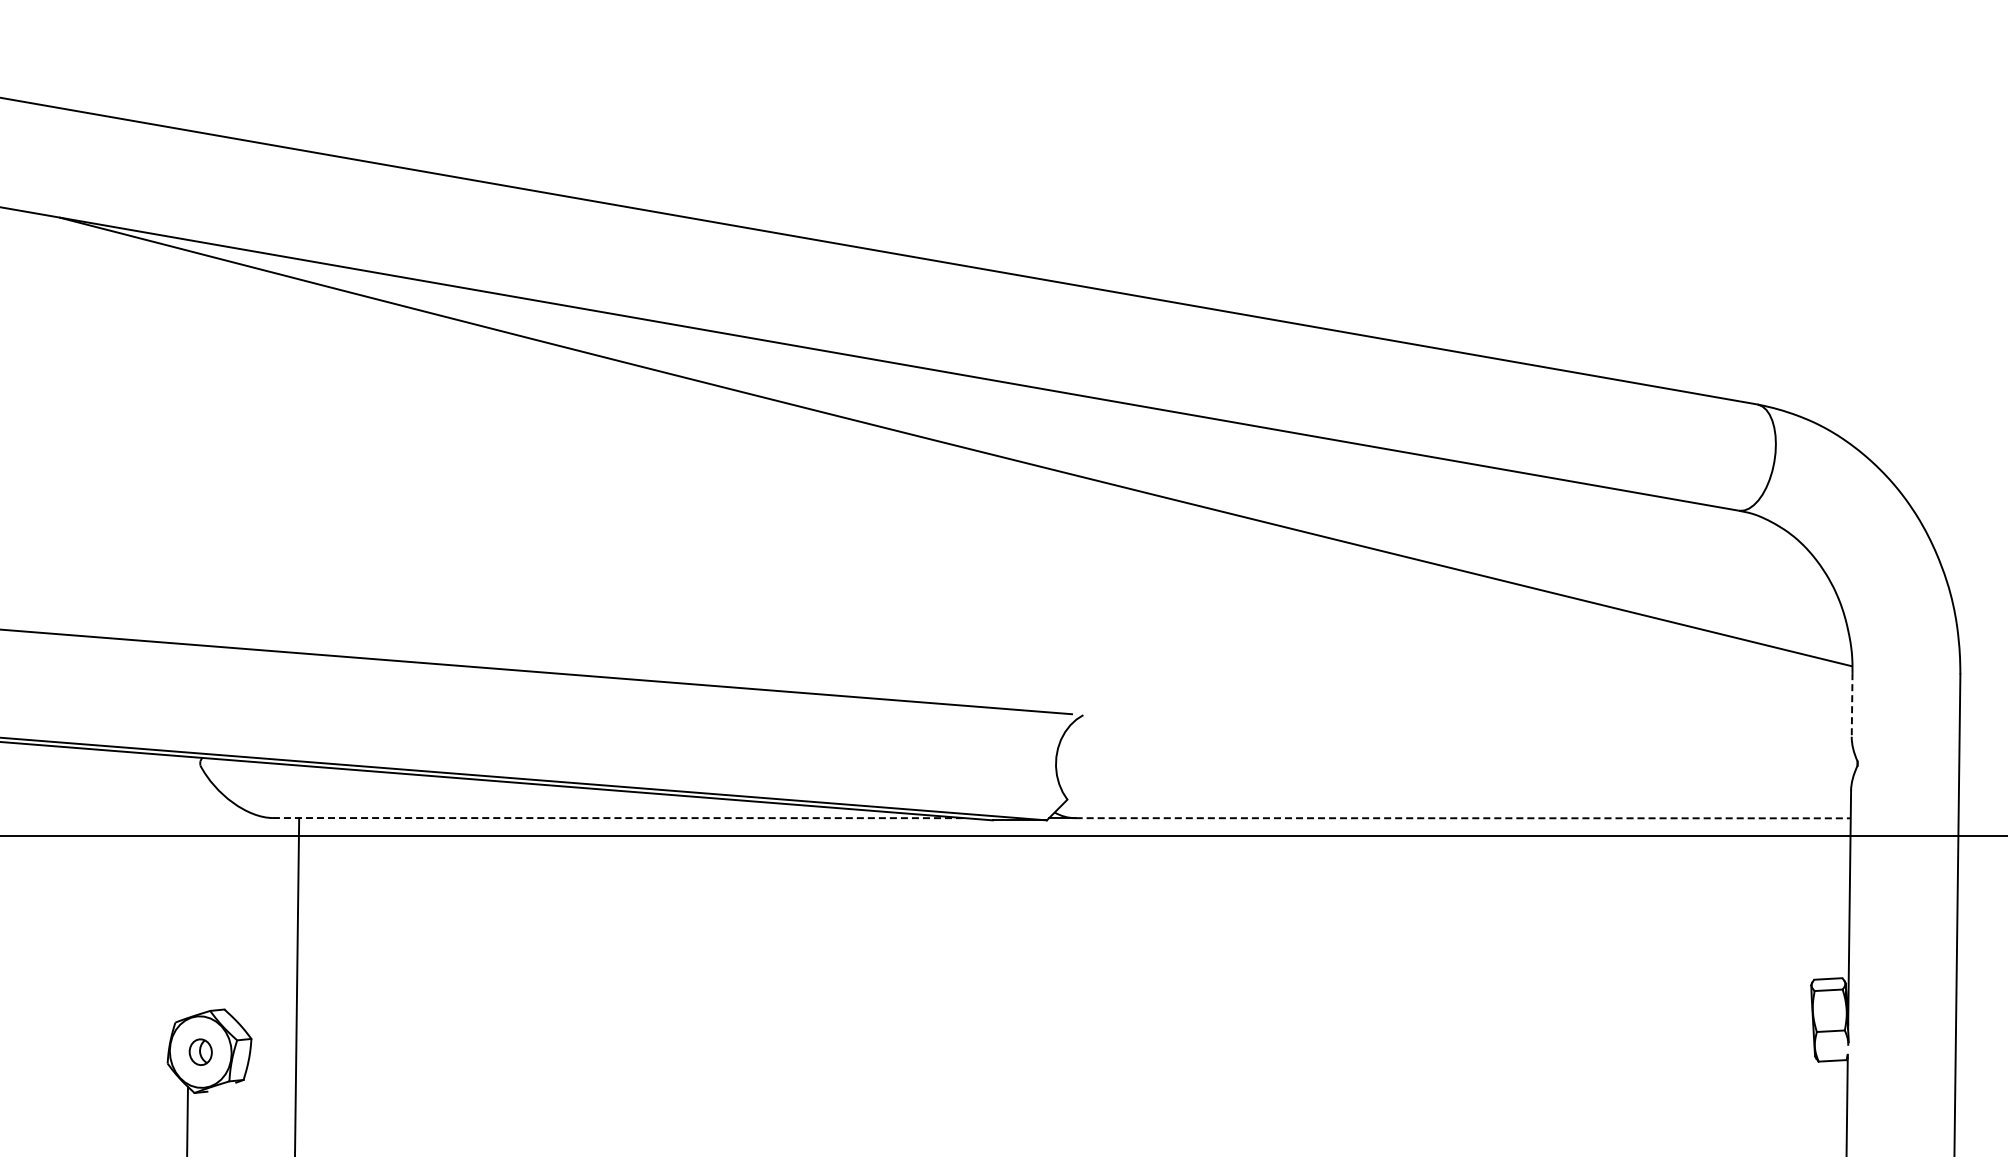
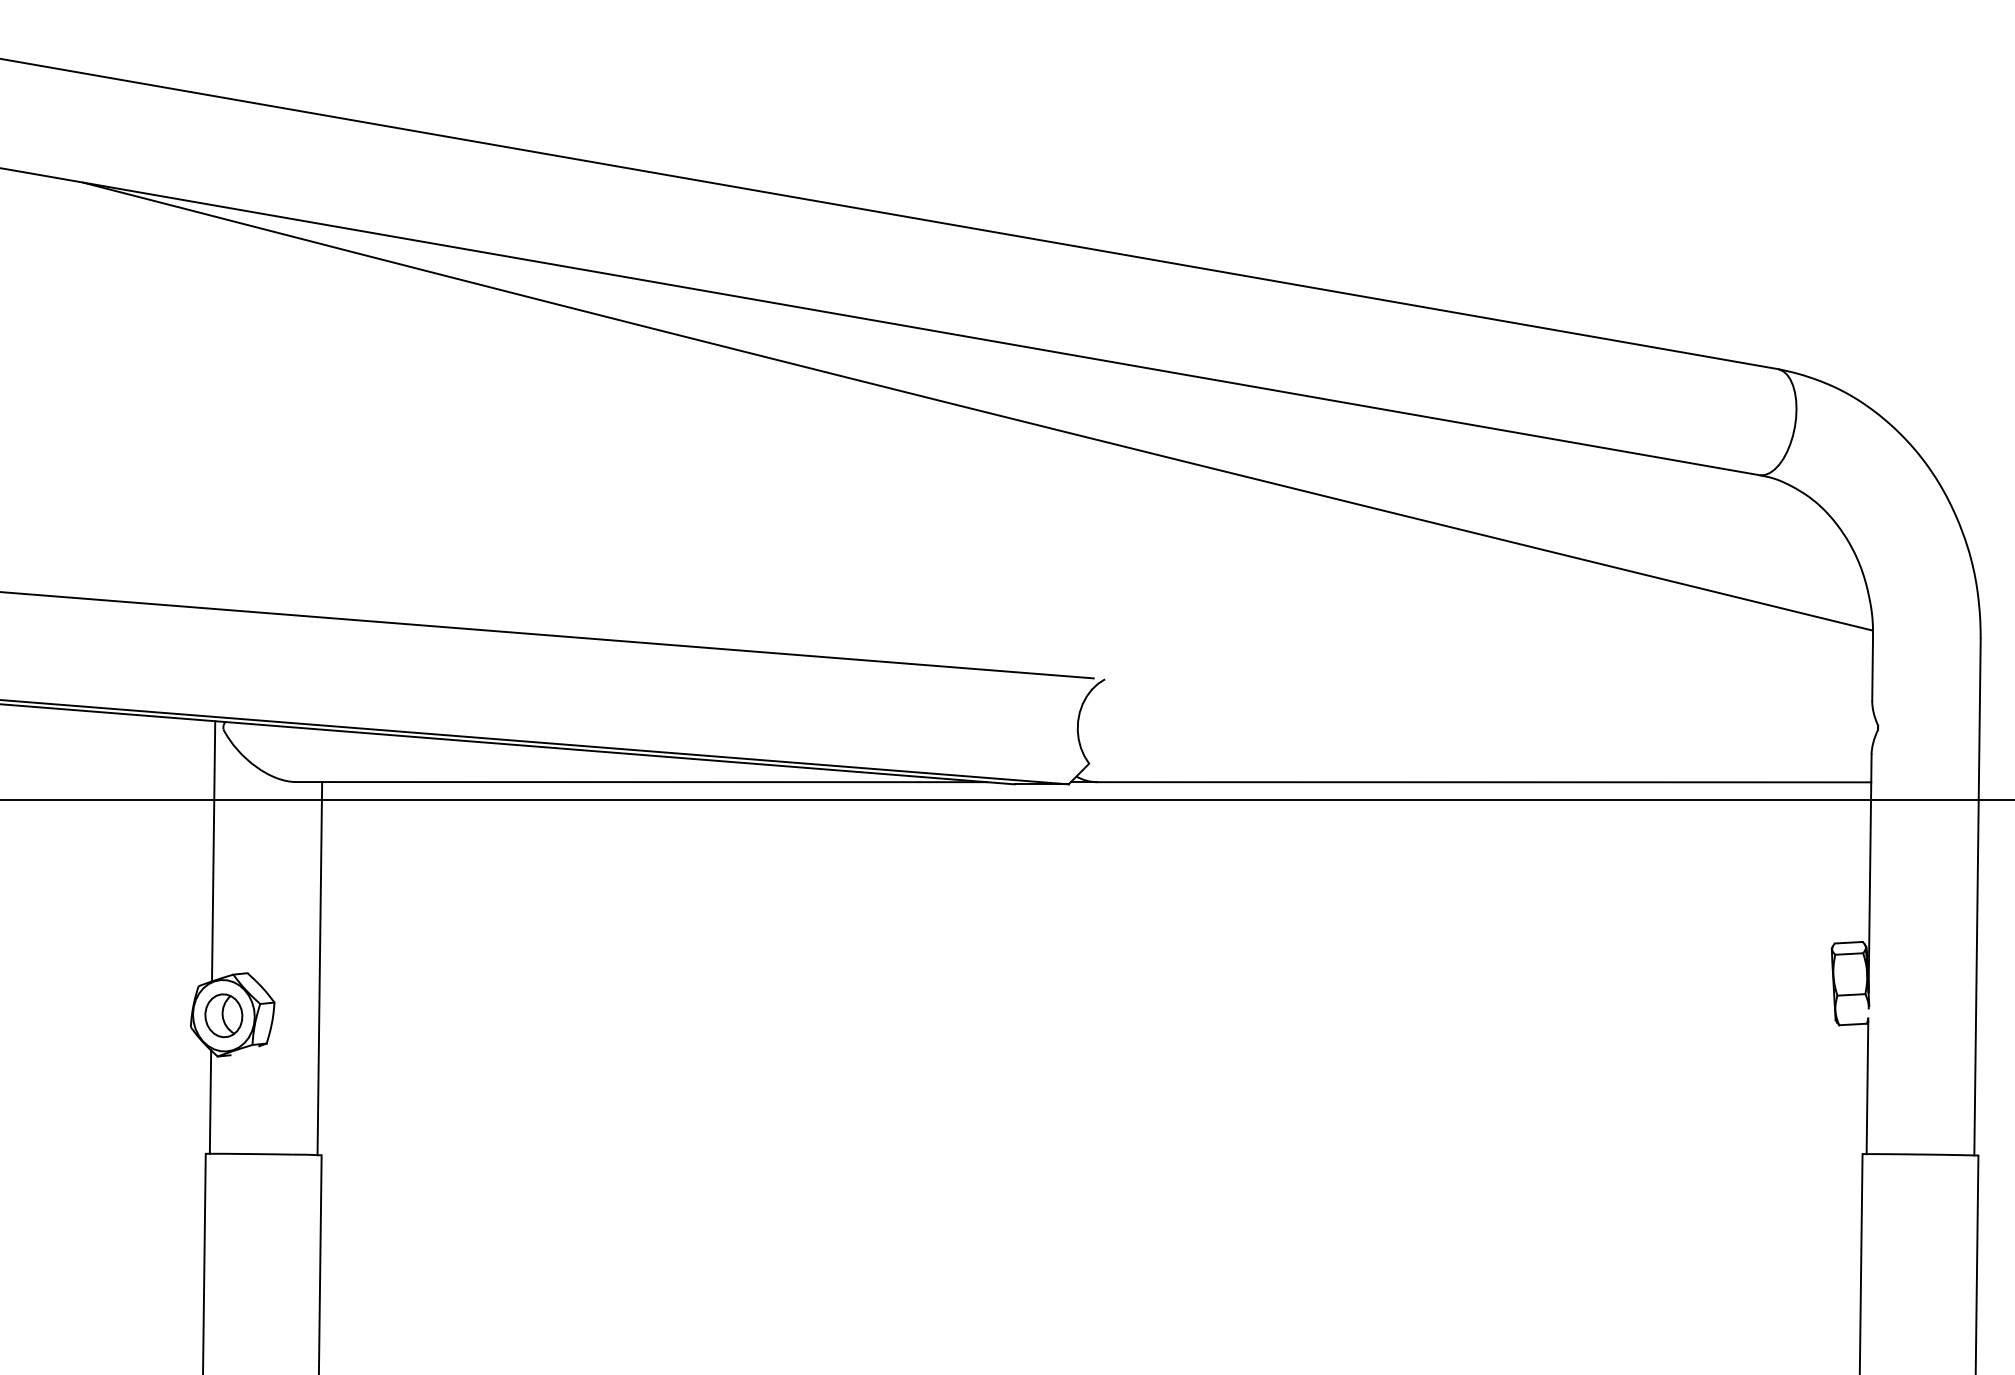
line: (1852, 705) -> (1872, 669), dashed -> solid
line: (619, 818) -> (641, 782), dashed -> solid
line: (1463, 818) -> (1484, 782), dashed -> solid
line: (190, 887) -> (213, 851), added
part: (200, 1051) -> (223, 1015), size x1.67

